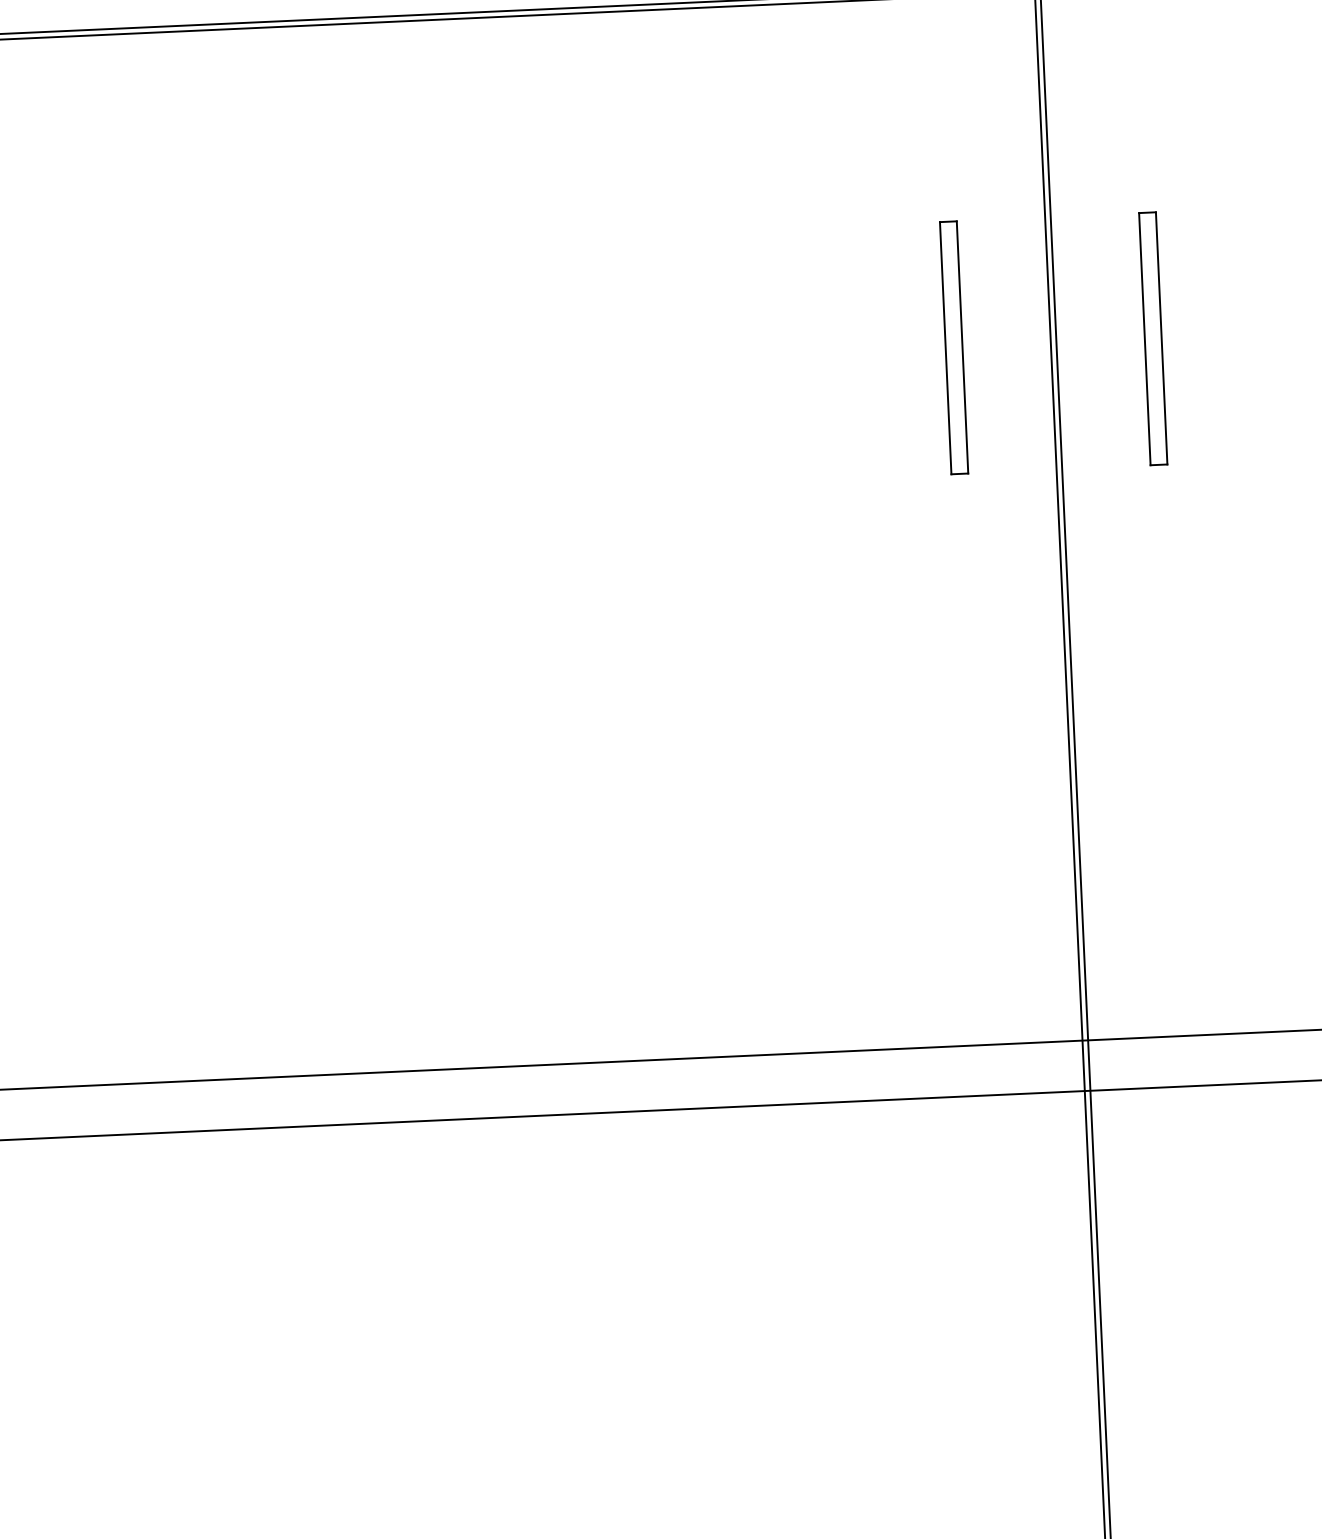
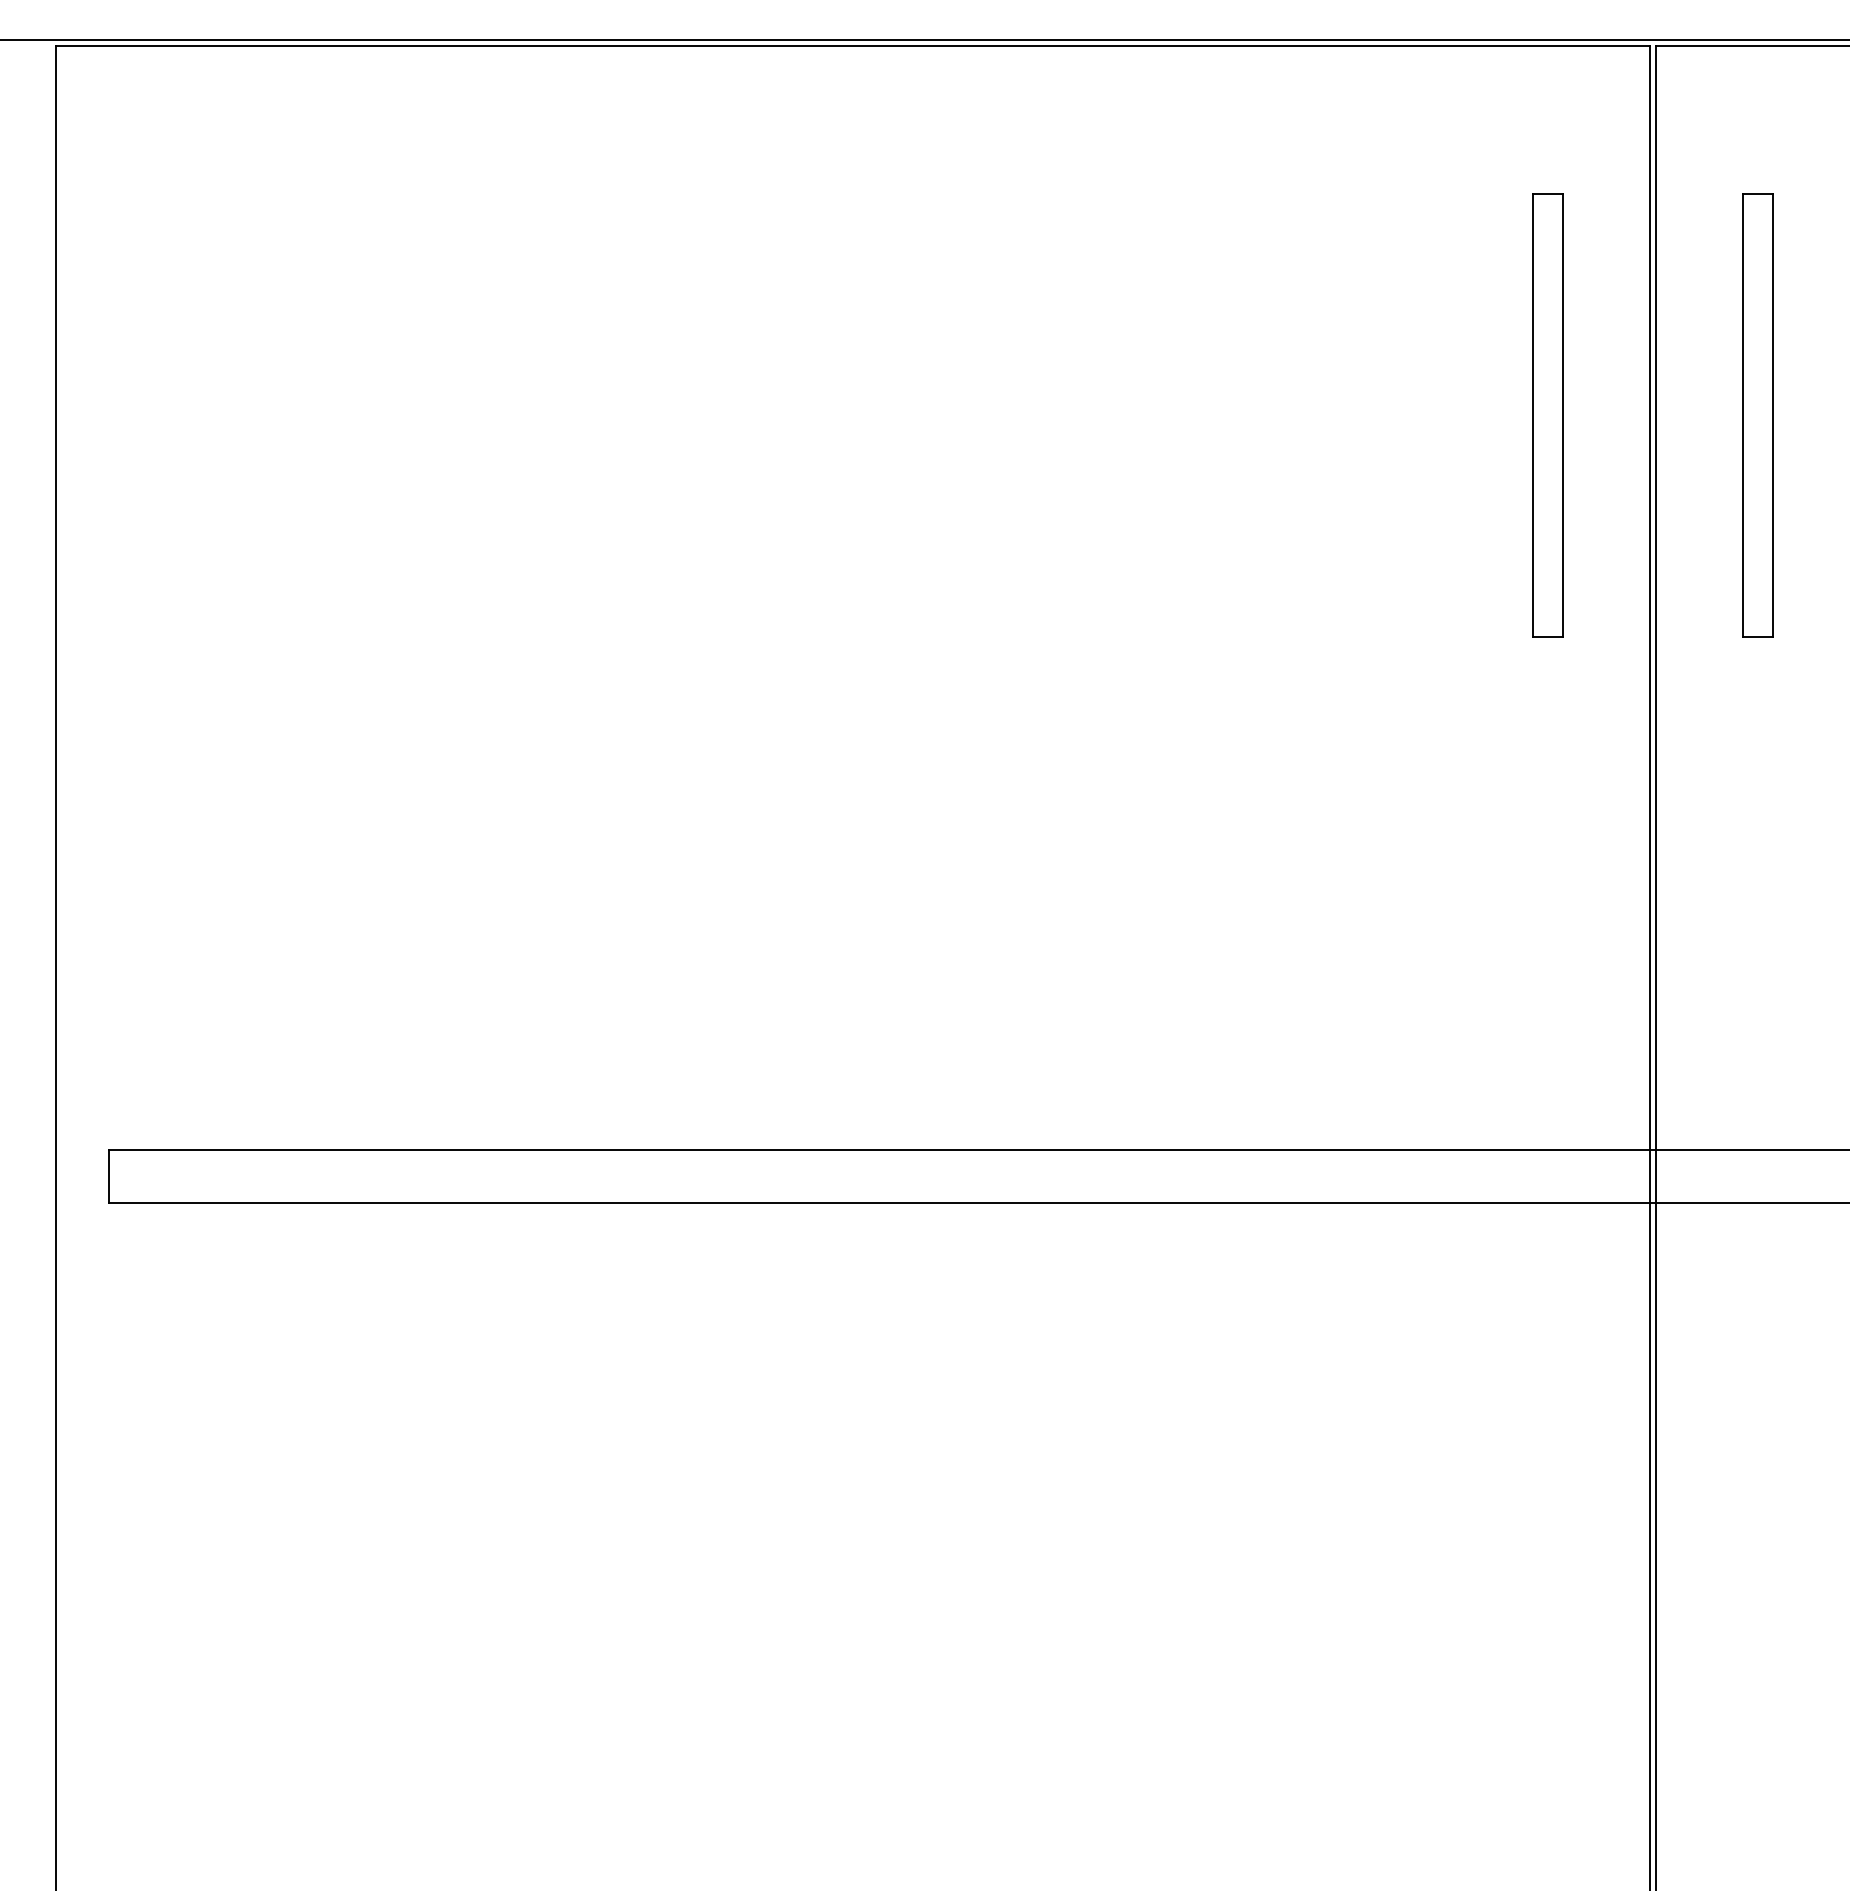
part: (1152, 338) -> (1757, 415), size x1.67
part: (953, 347) -> (1547, 415), size x1.67

